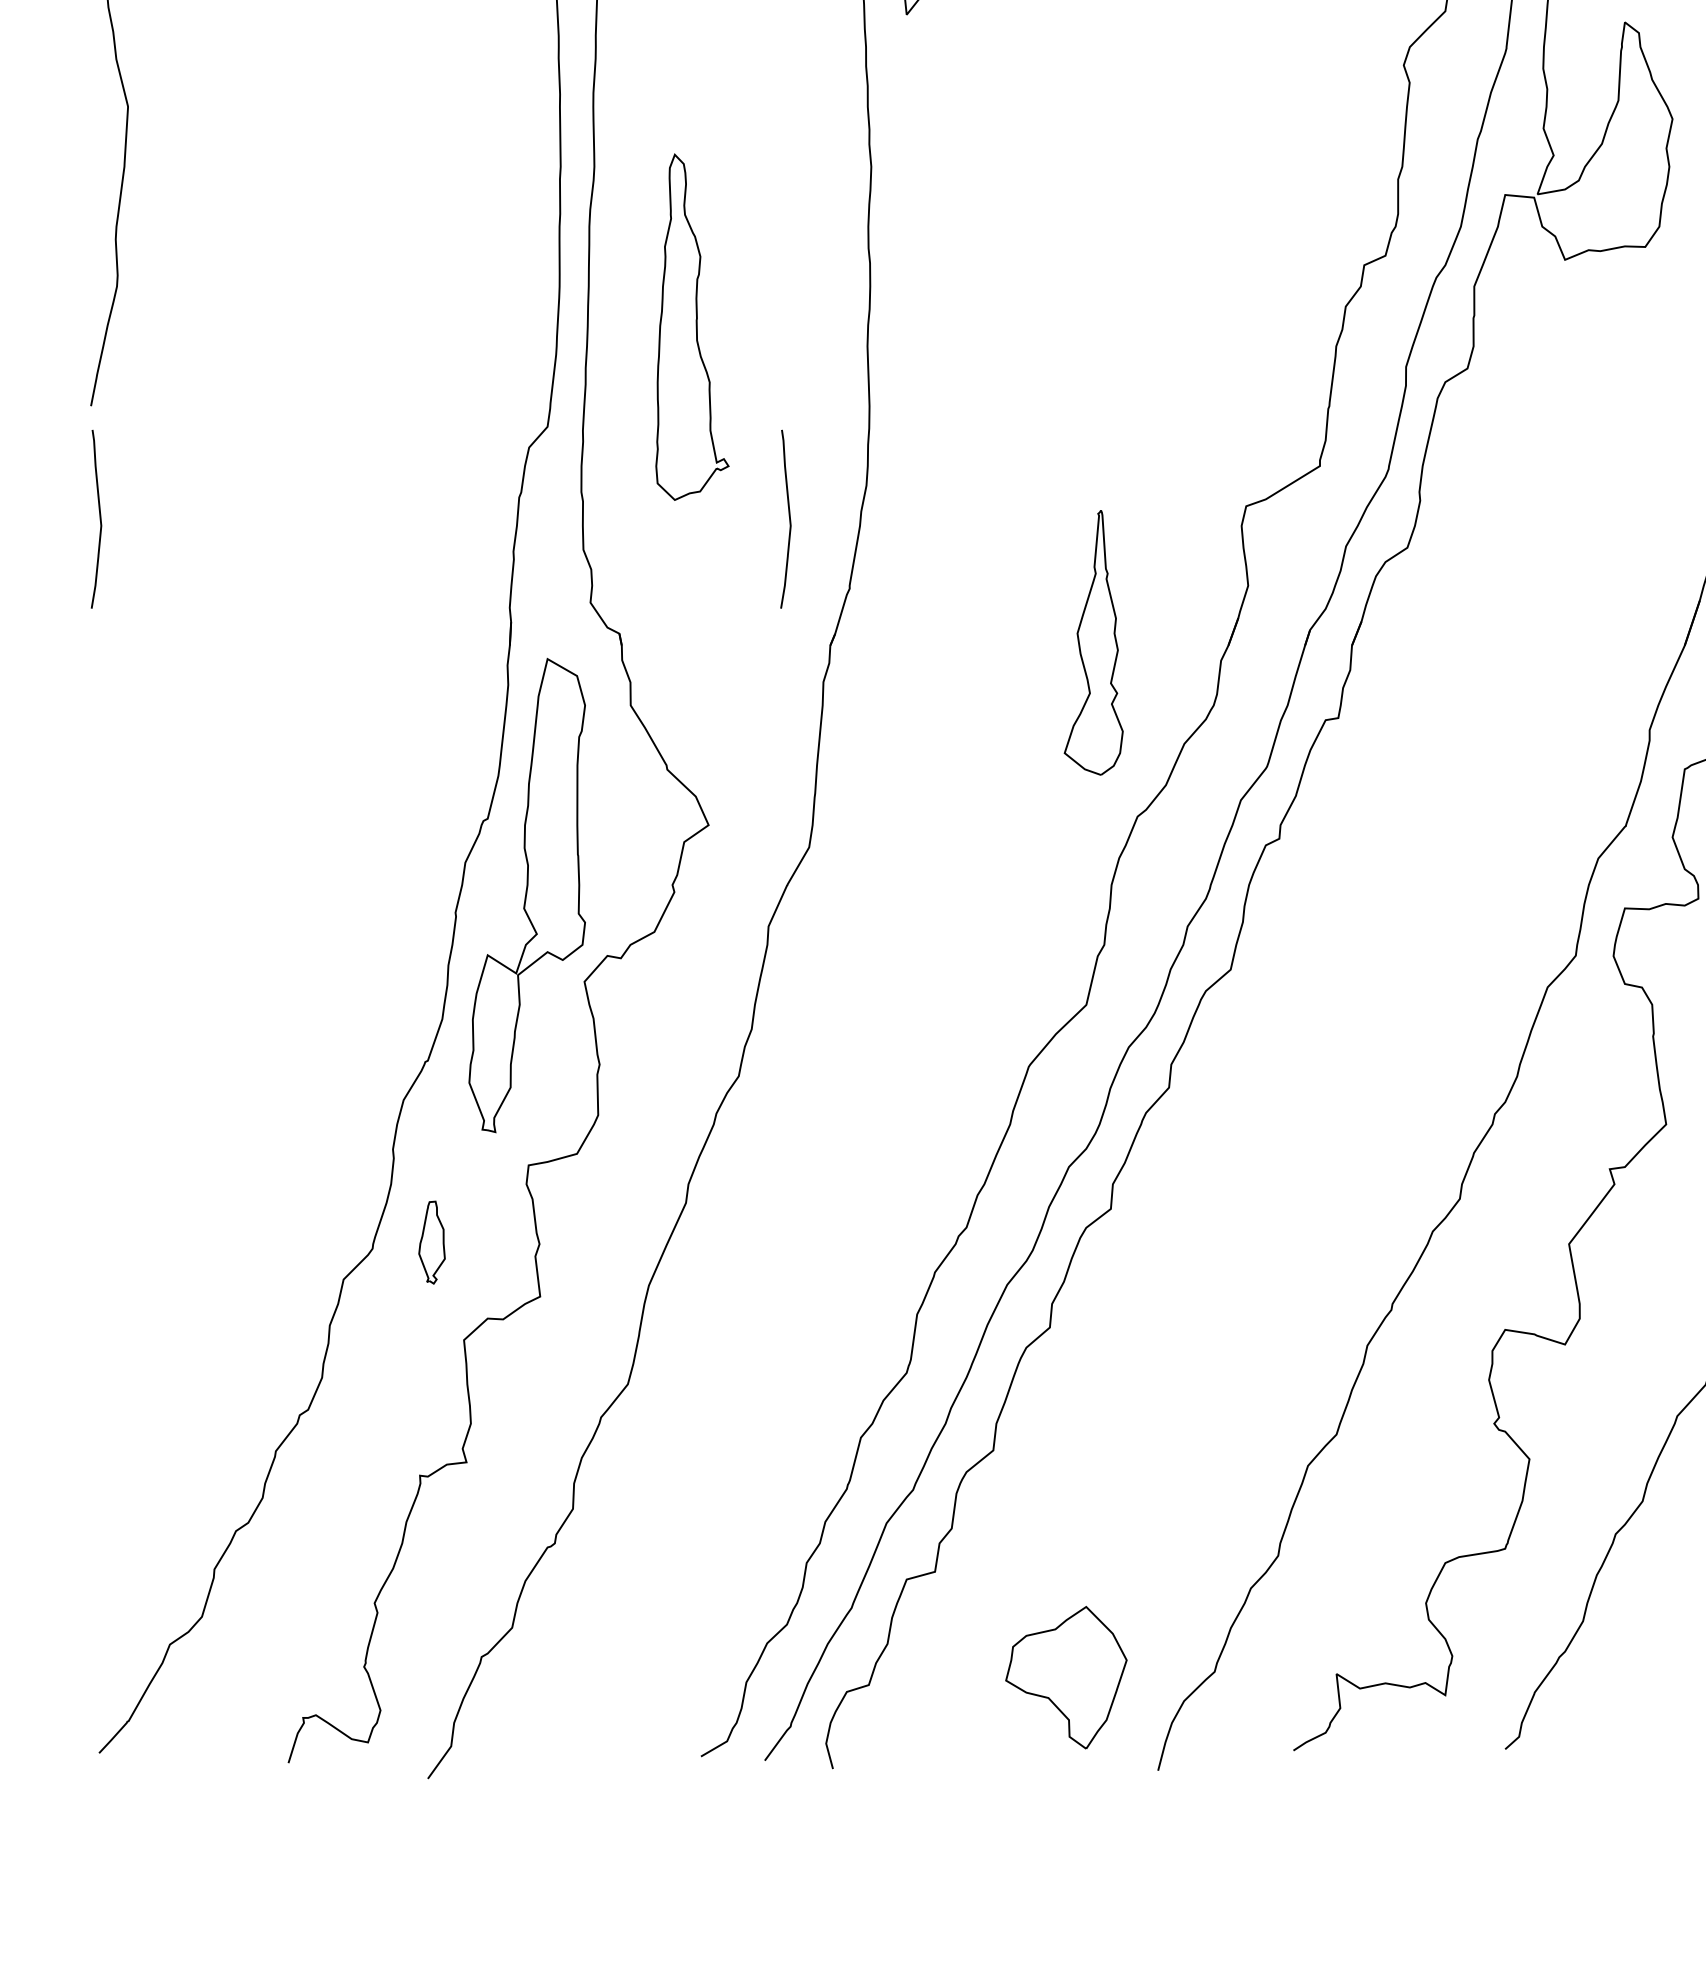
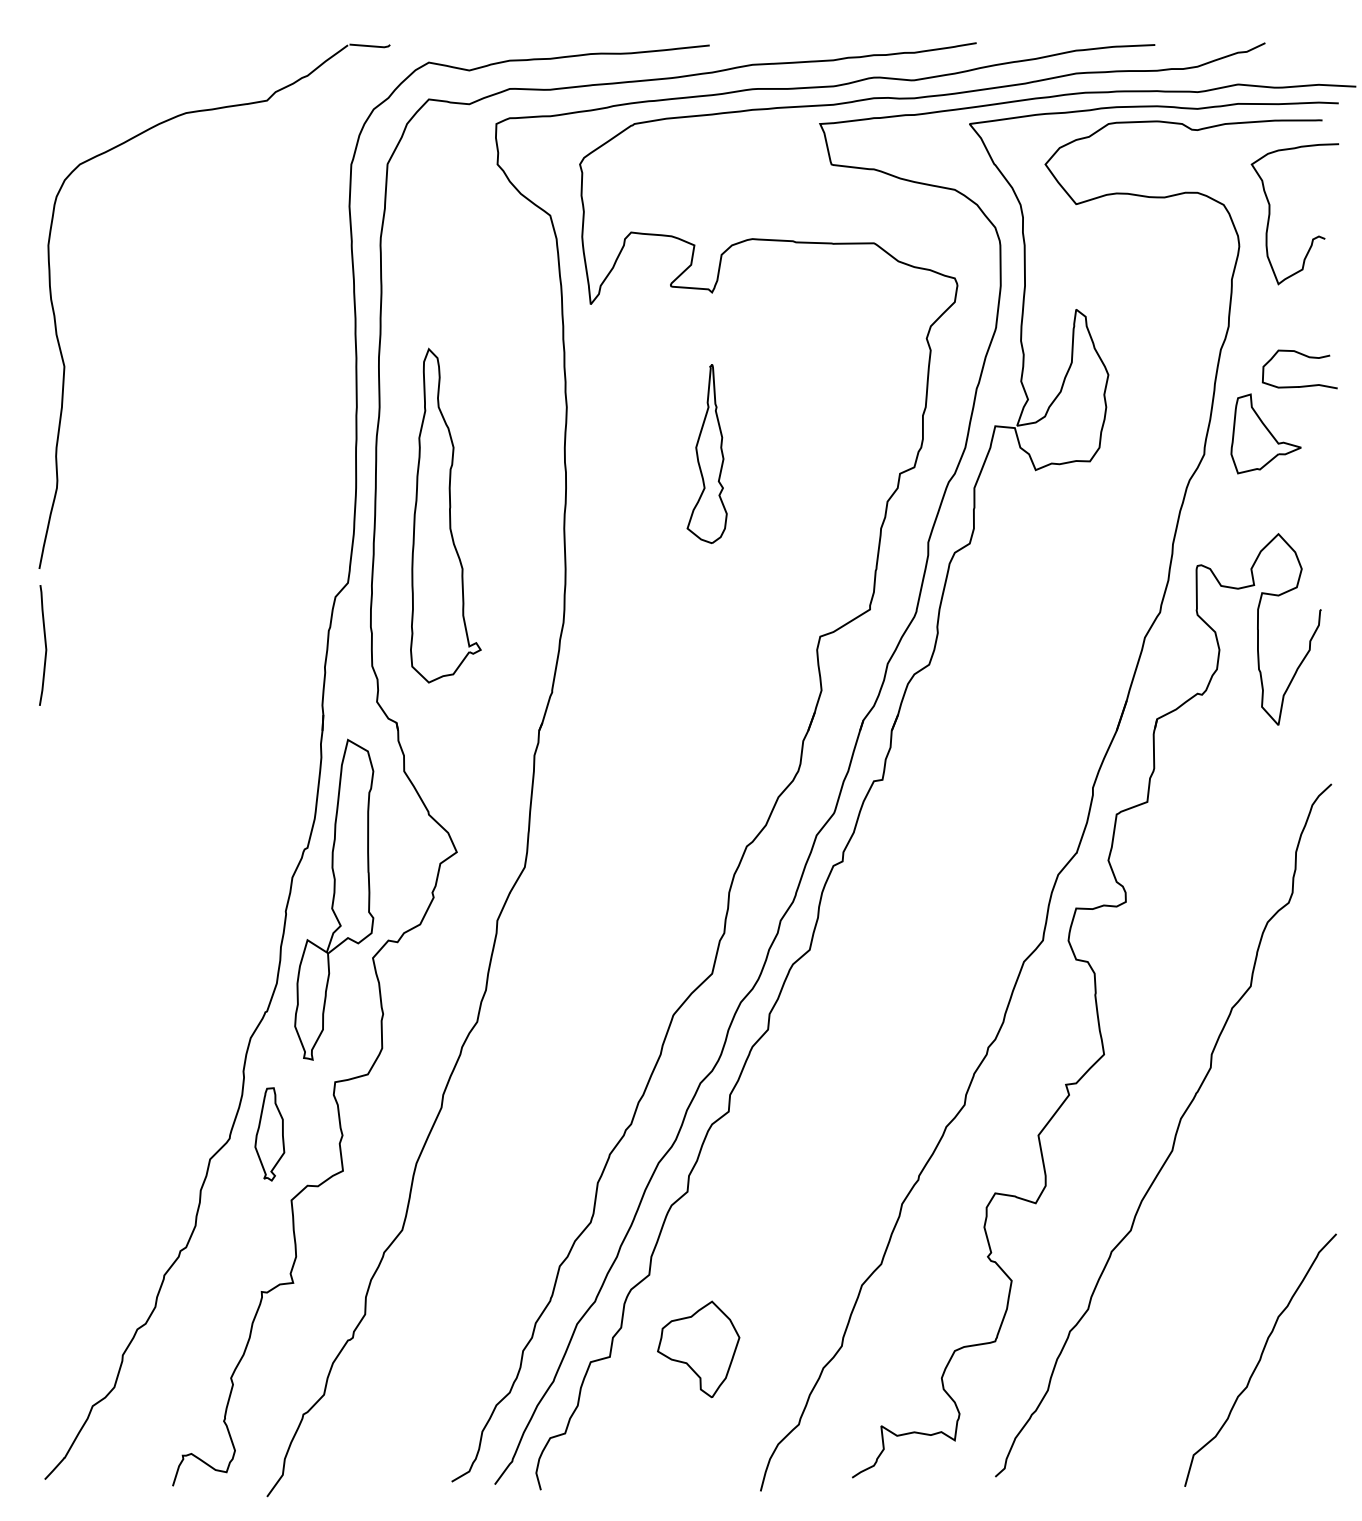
part: (691, 327) -> (445, 515), size x1.43
curve: (787, 517) -> (510, 644), removed
part: (1092, 642) -> (706, 453), moved
part: (431, 1242) -> (269, 1134), size x1.67
part: (1066, 1677) -> (698, 1349), moved

